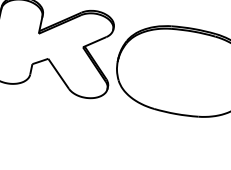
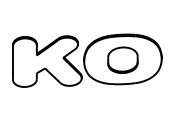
part: (184, 71) -> (122, 59), added

